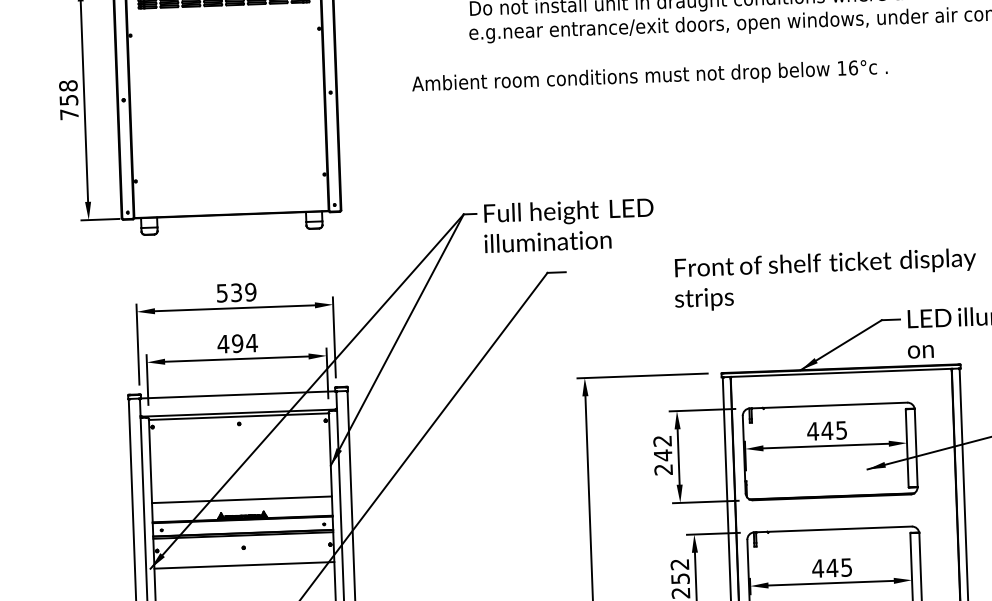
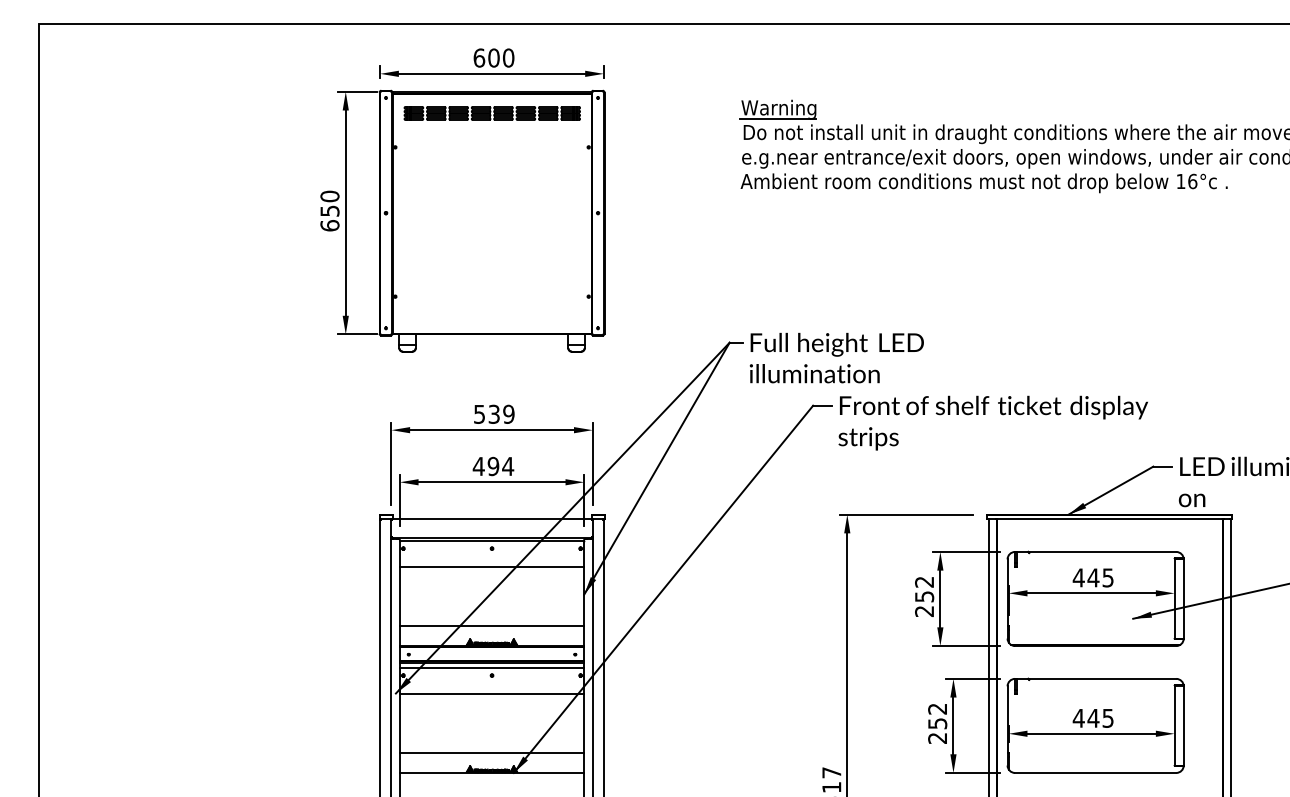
text: (649, 77) -> (983, 183), moved
text: (68, 99) -> (329, 210), 758 -> 650
text: (824, 279) -> (992, 422), moved
line: (239, 441) -> (491, 566), added
text: (663, 455) -> (924, 596), 242 -> 252
line: (242, 540) -> (491, 668), added

